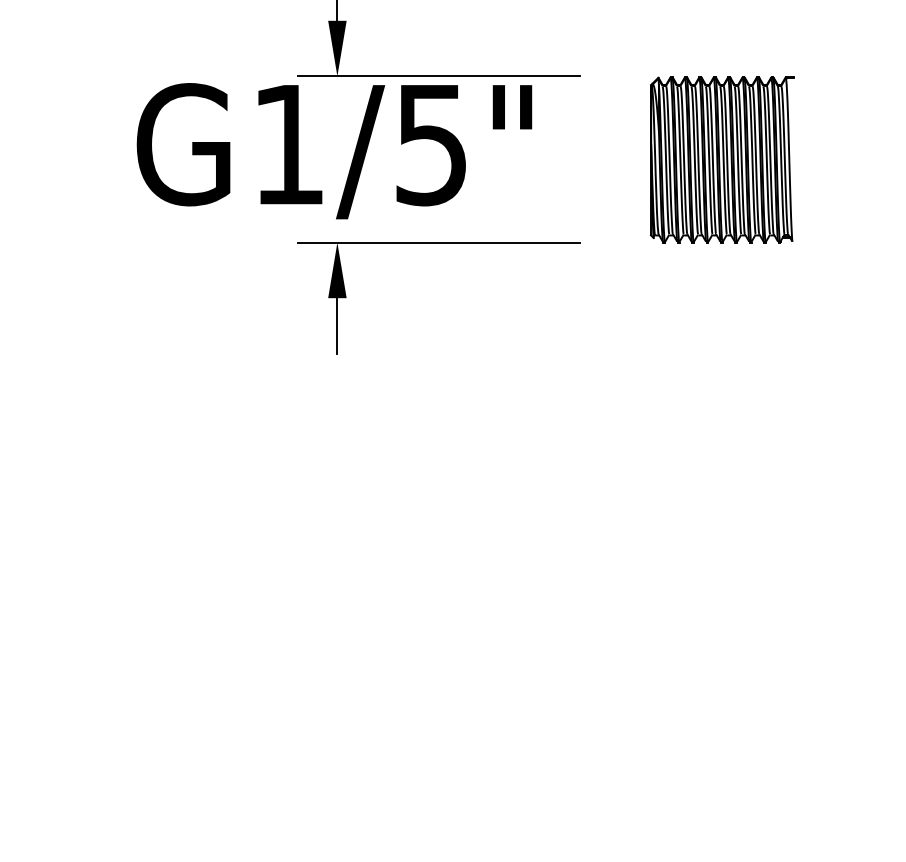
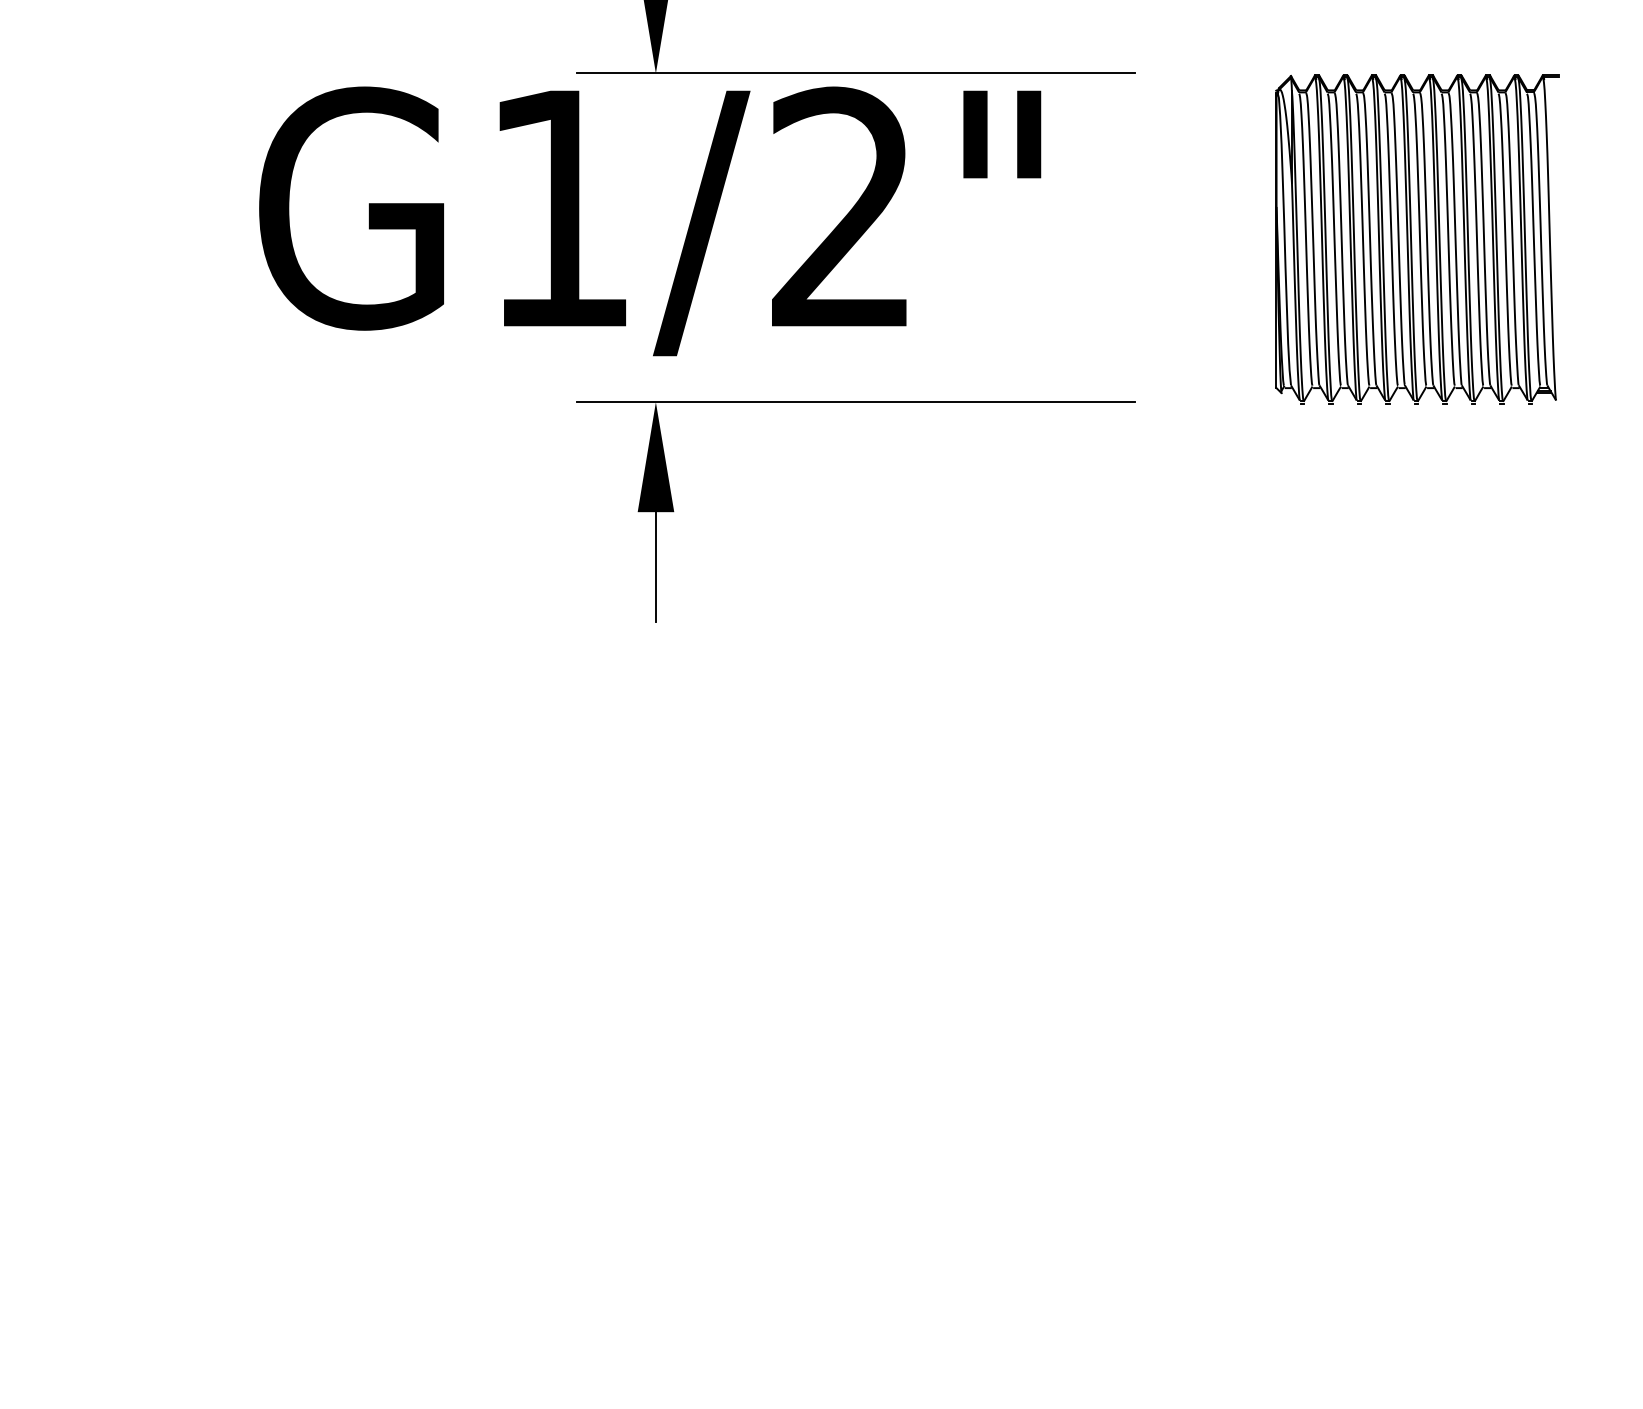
text: (430, 144) -> (840, 208), G1/5" -> G1/2"

